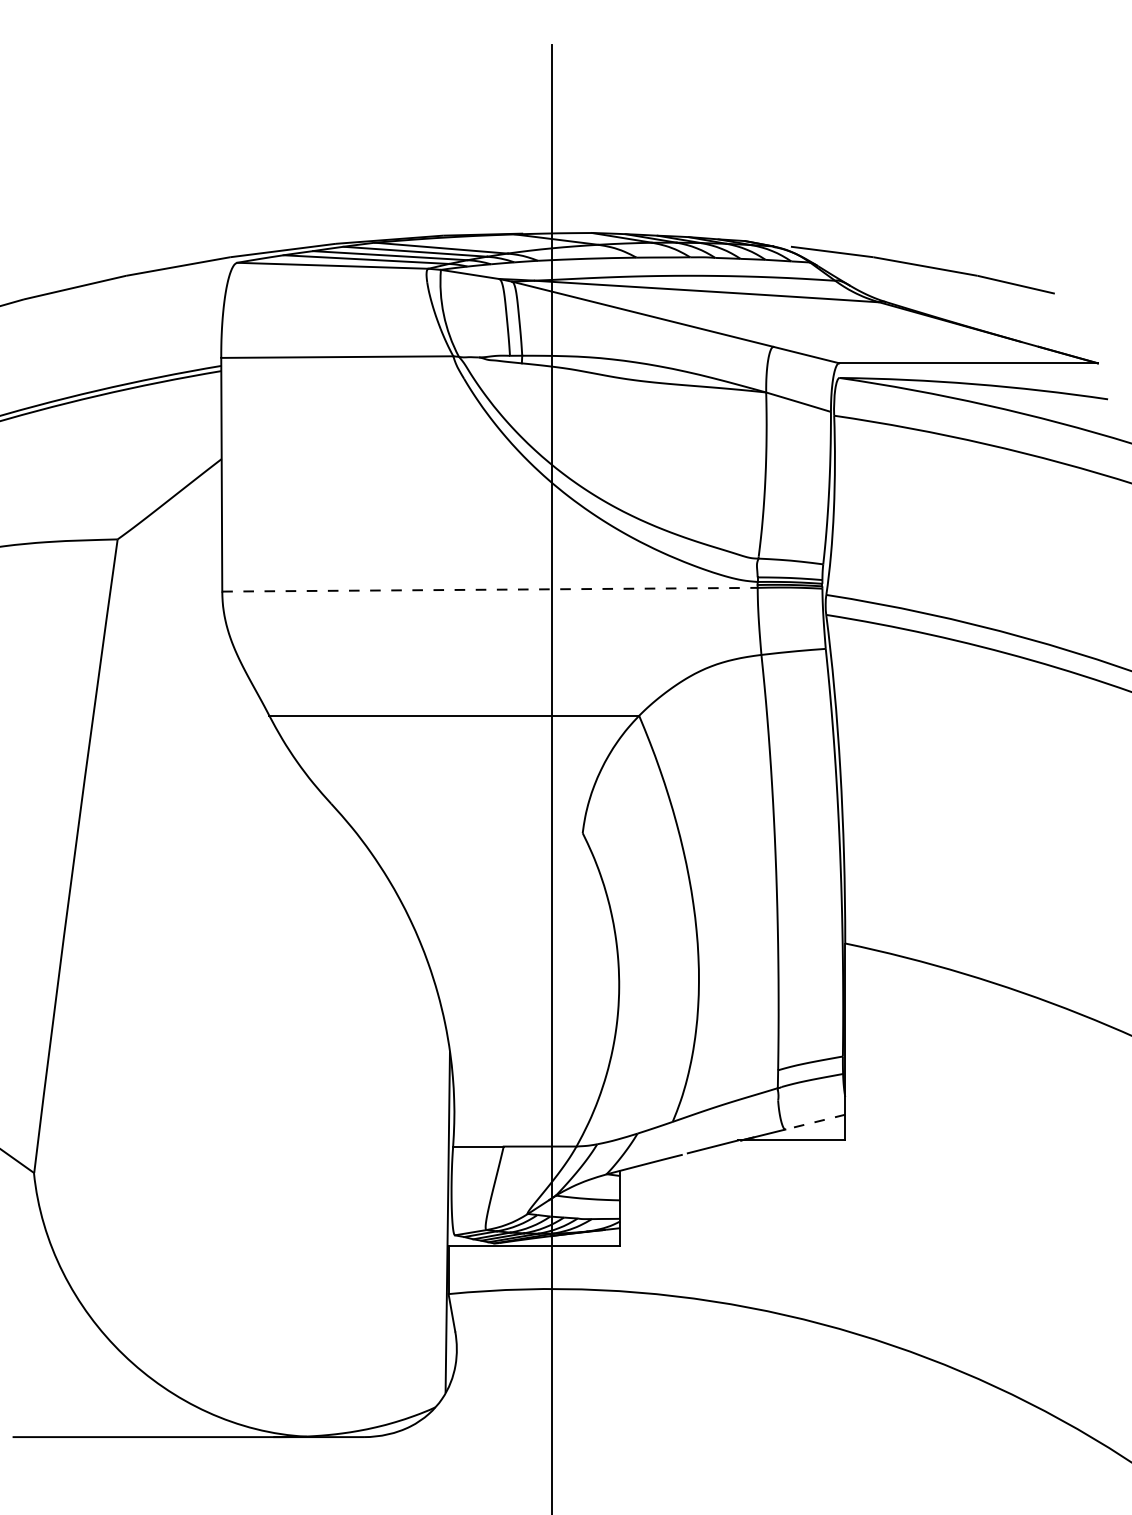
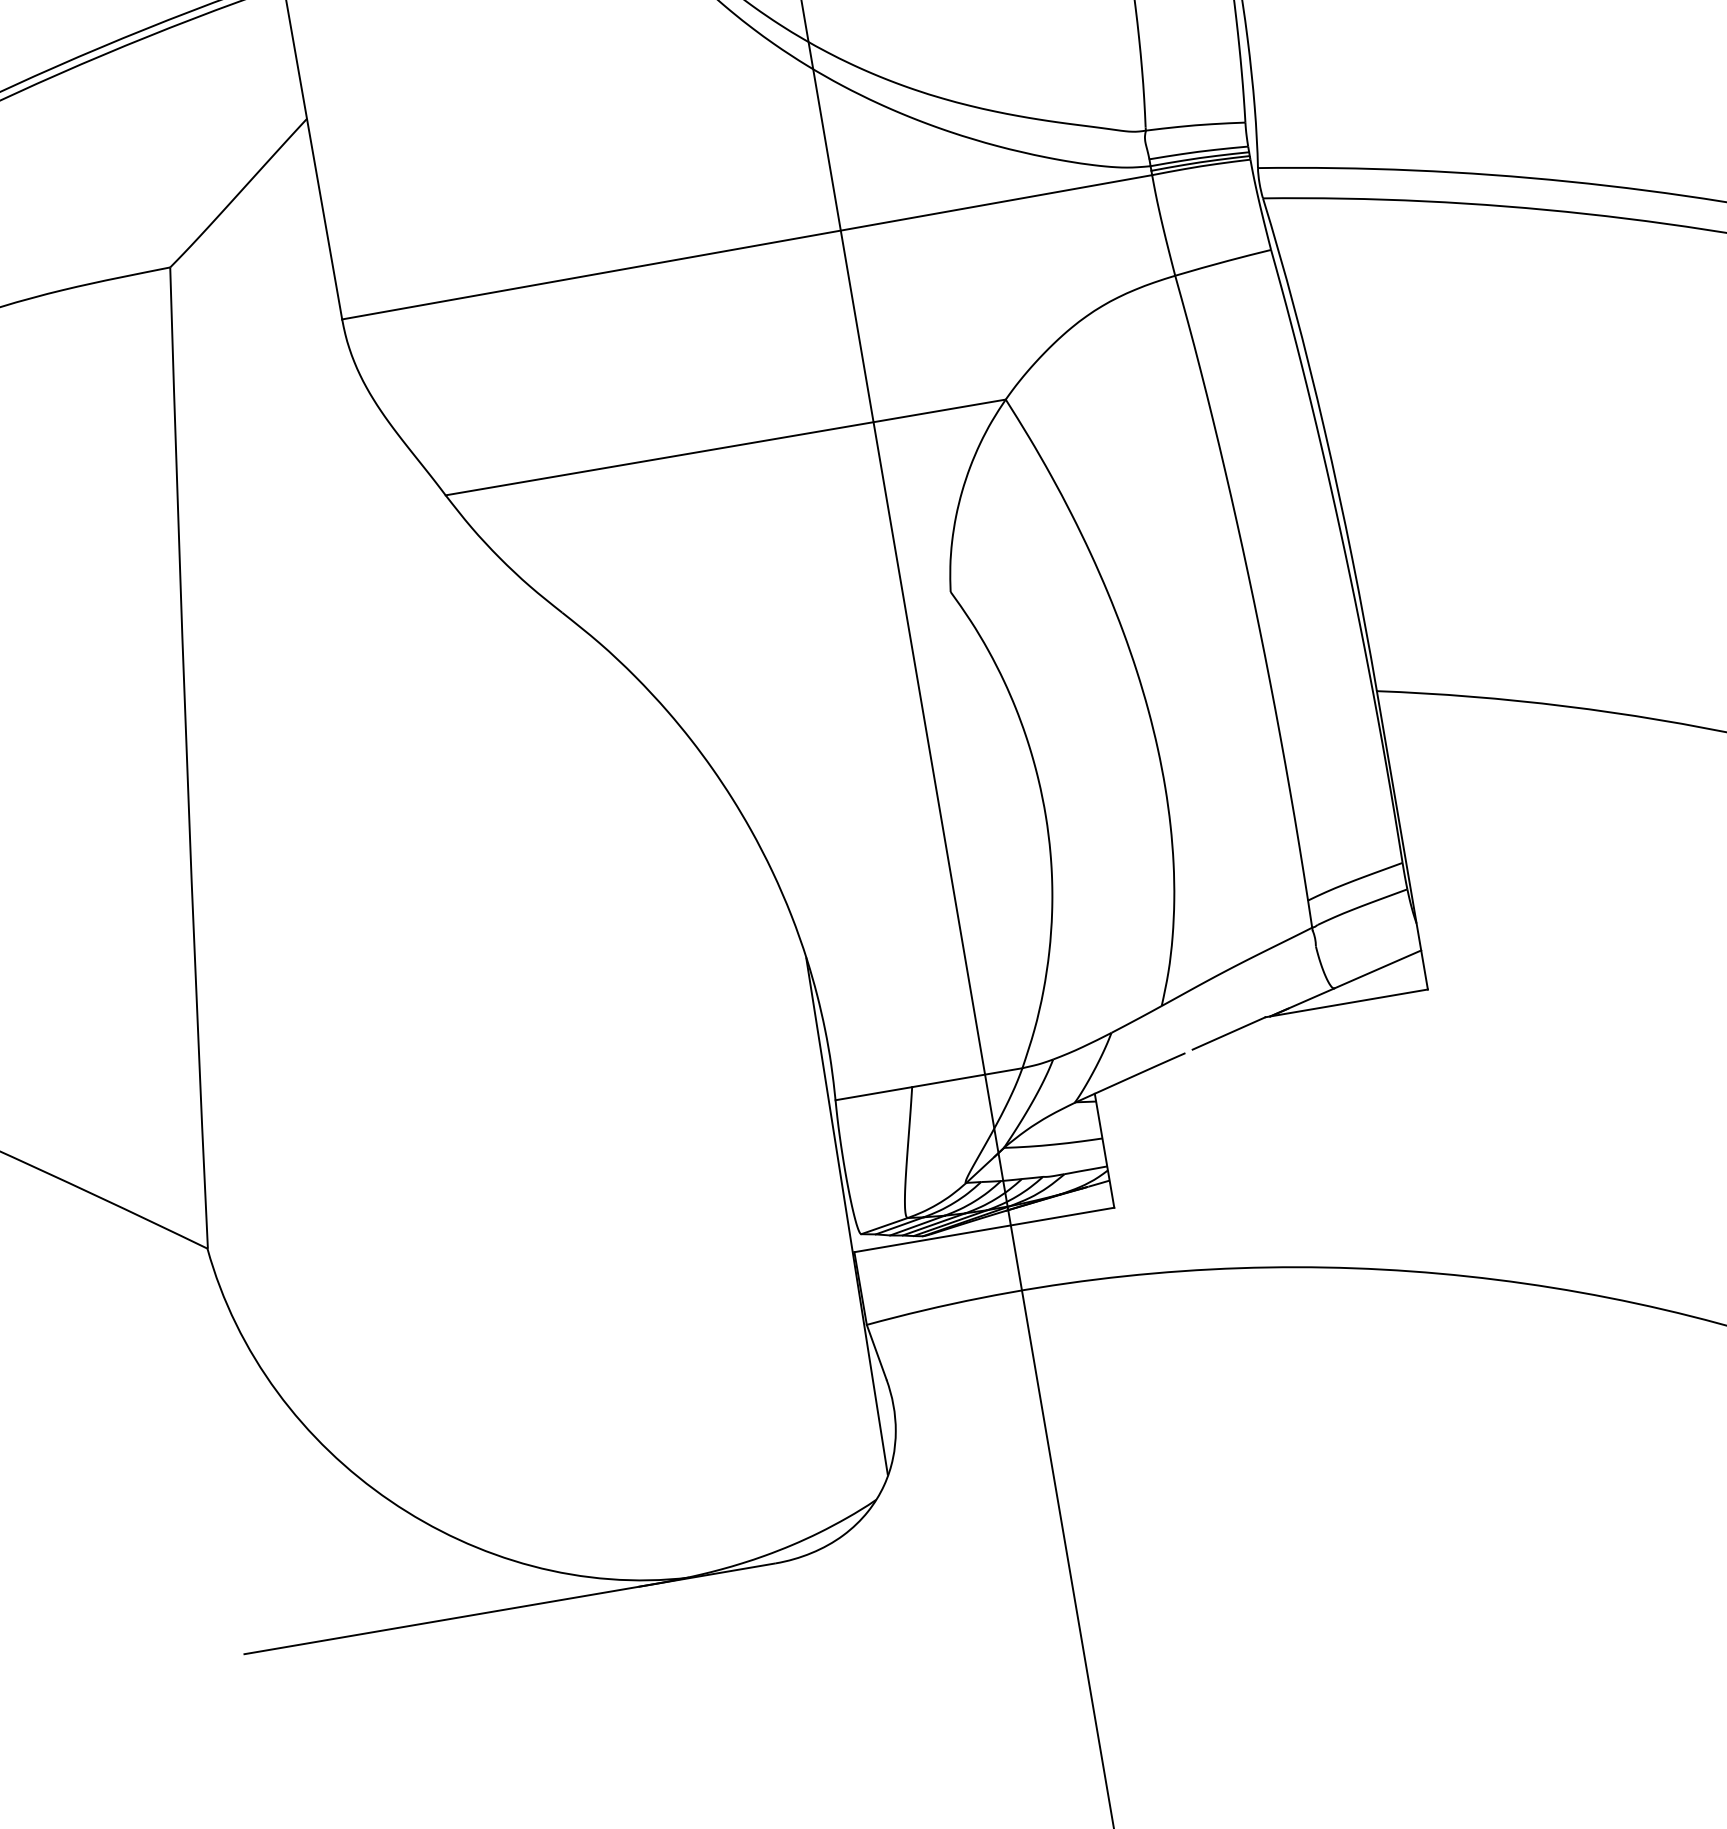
line: (489, 589) -> (746, 247), dashed -> solid
line: (815, 1122) -> (1378, 969), dashed -> solid

